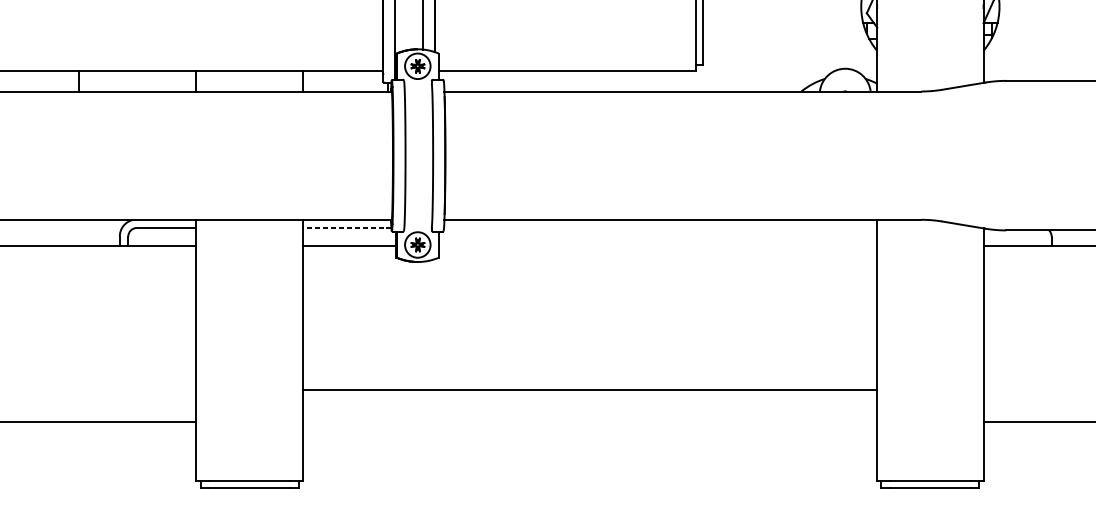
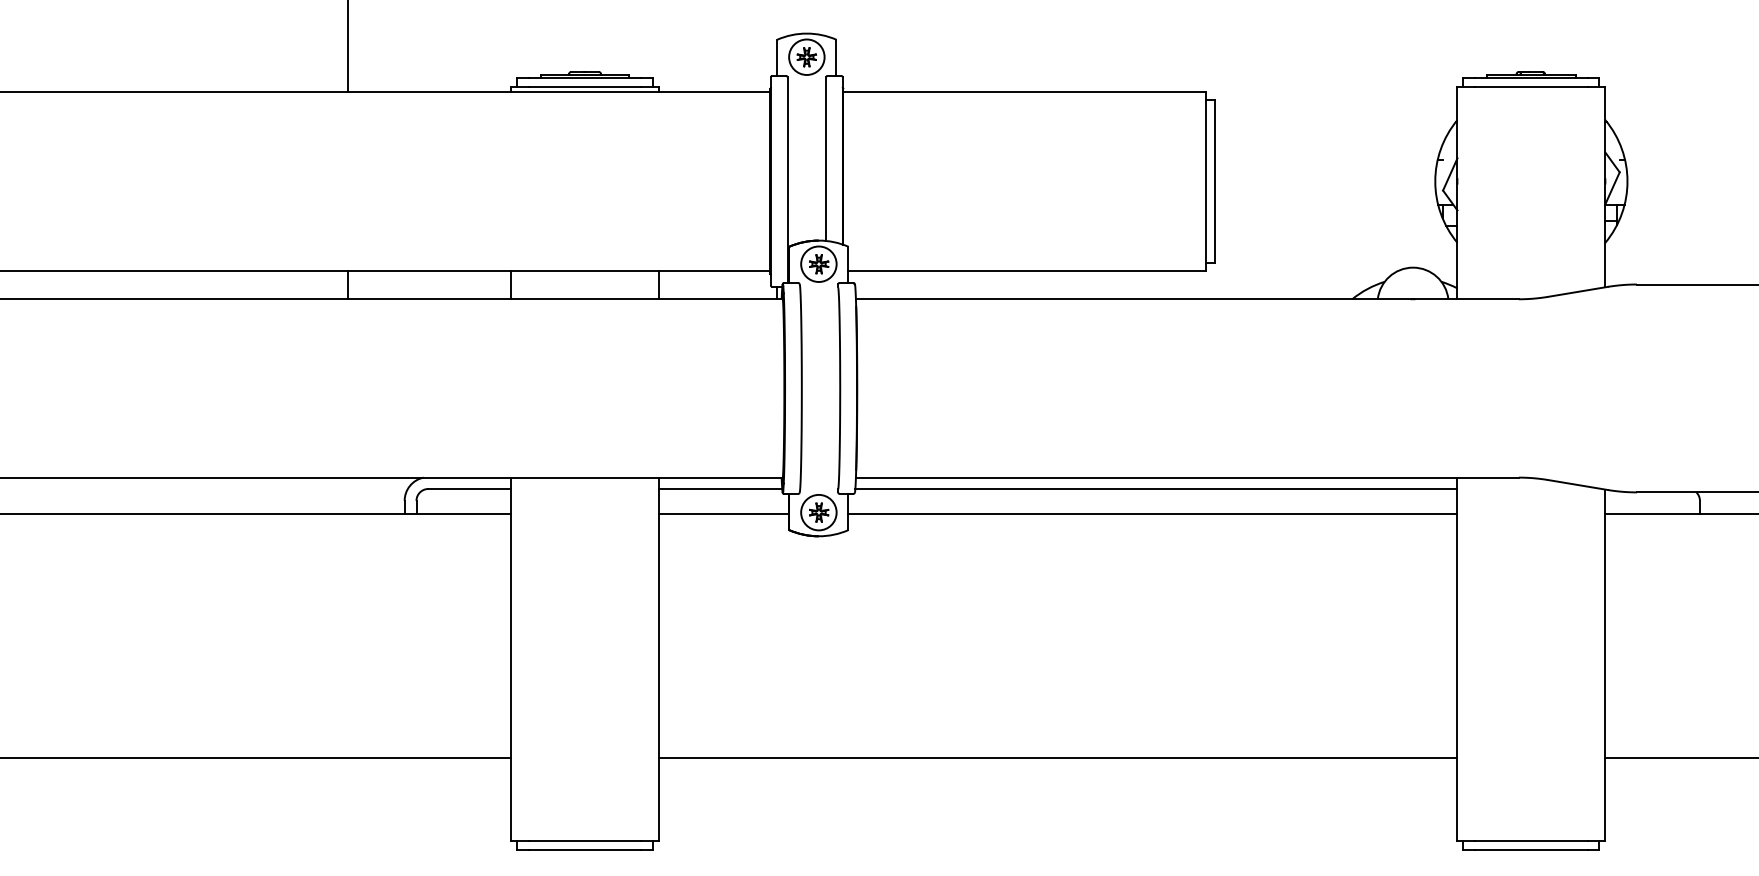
line: (347, 228) -> (720, 489), dashed -> solid
line: (660, 228) -> (1156, 489), added
line: (657, 246) -> (1152, 514), added
line: (589, 390) -> (1057, 758), moved

